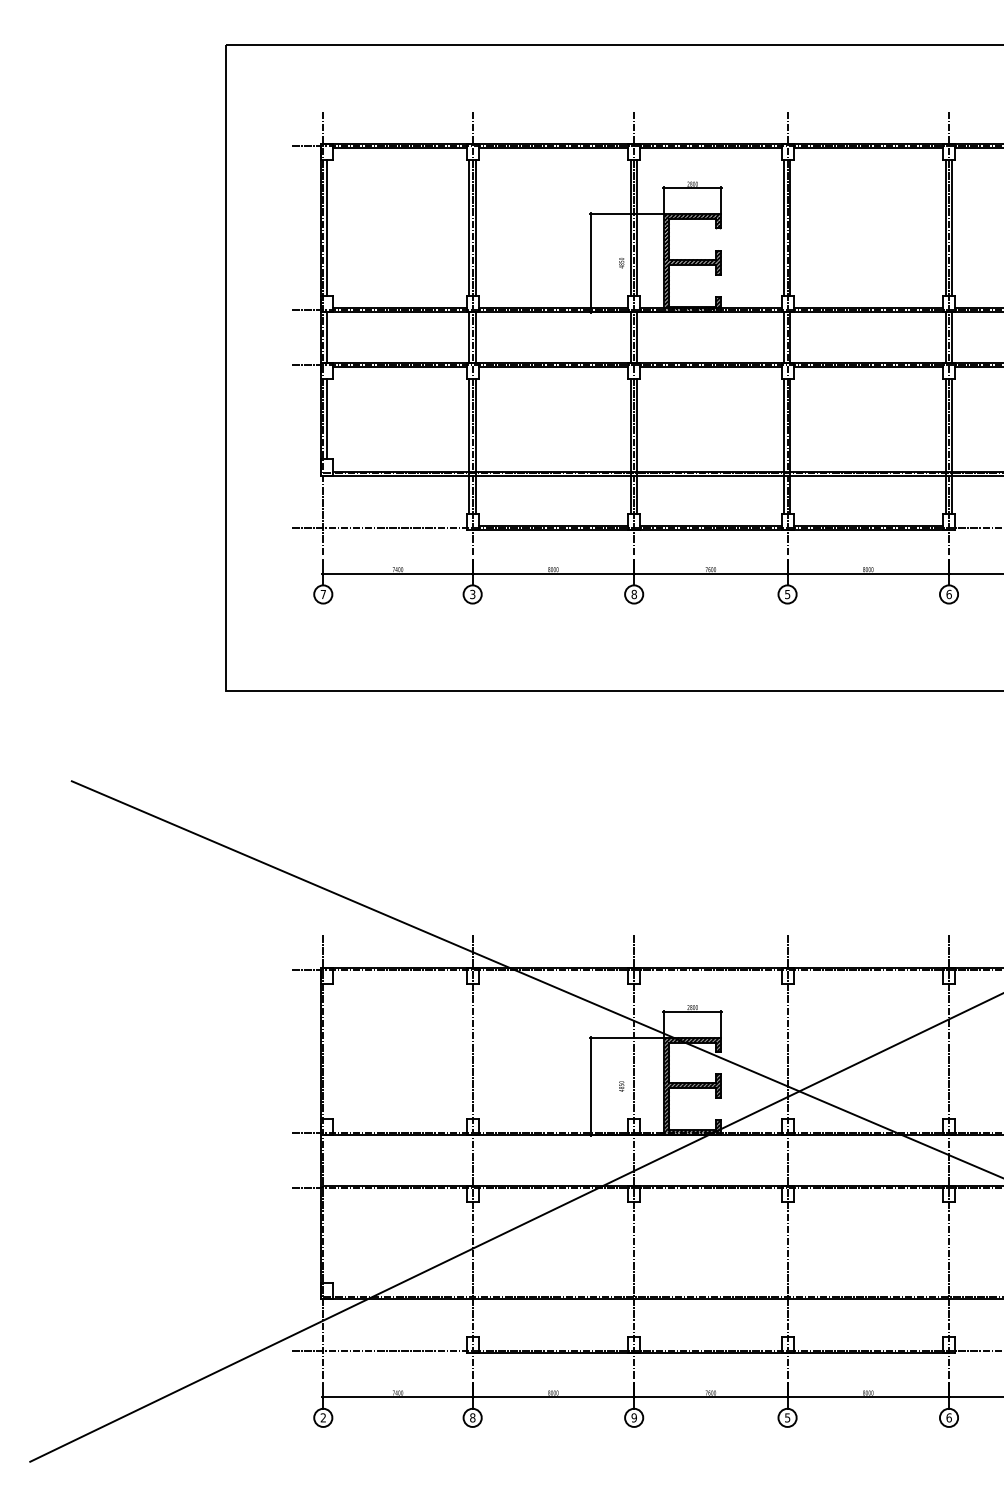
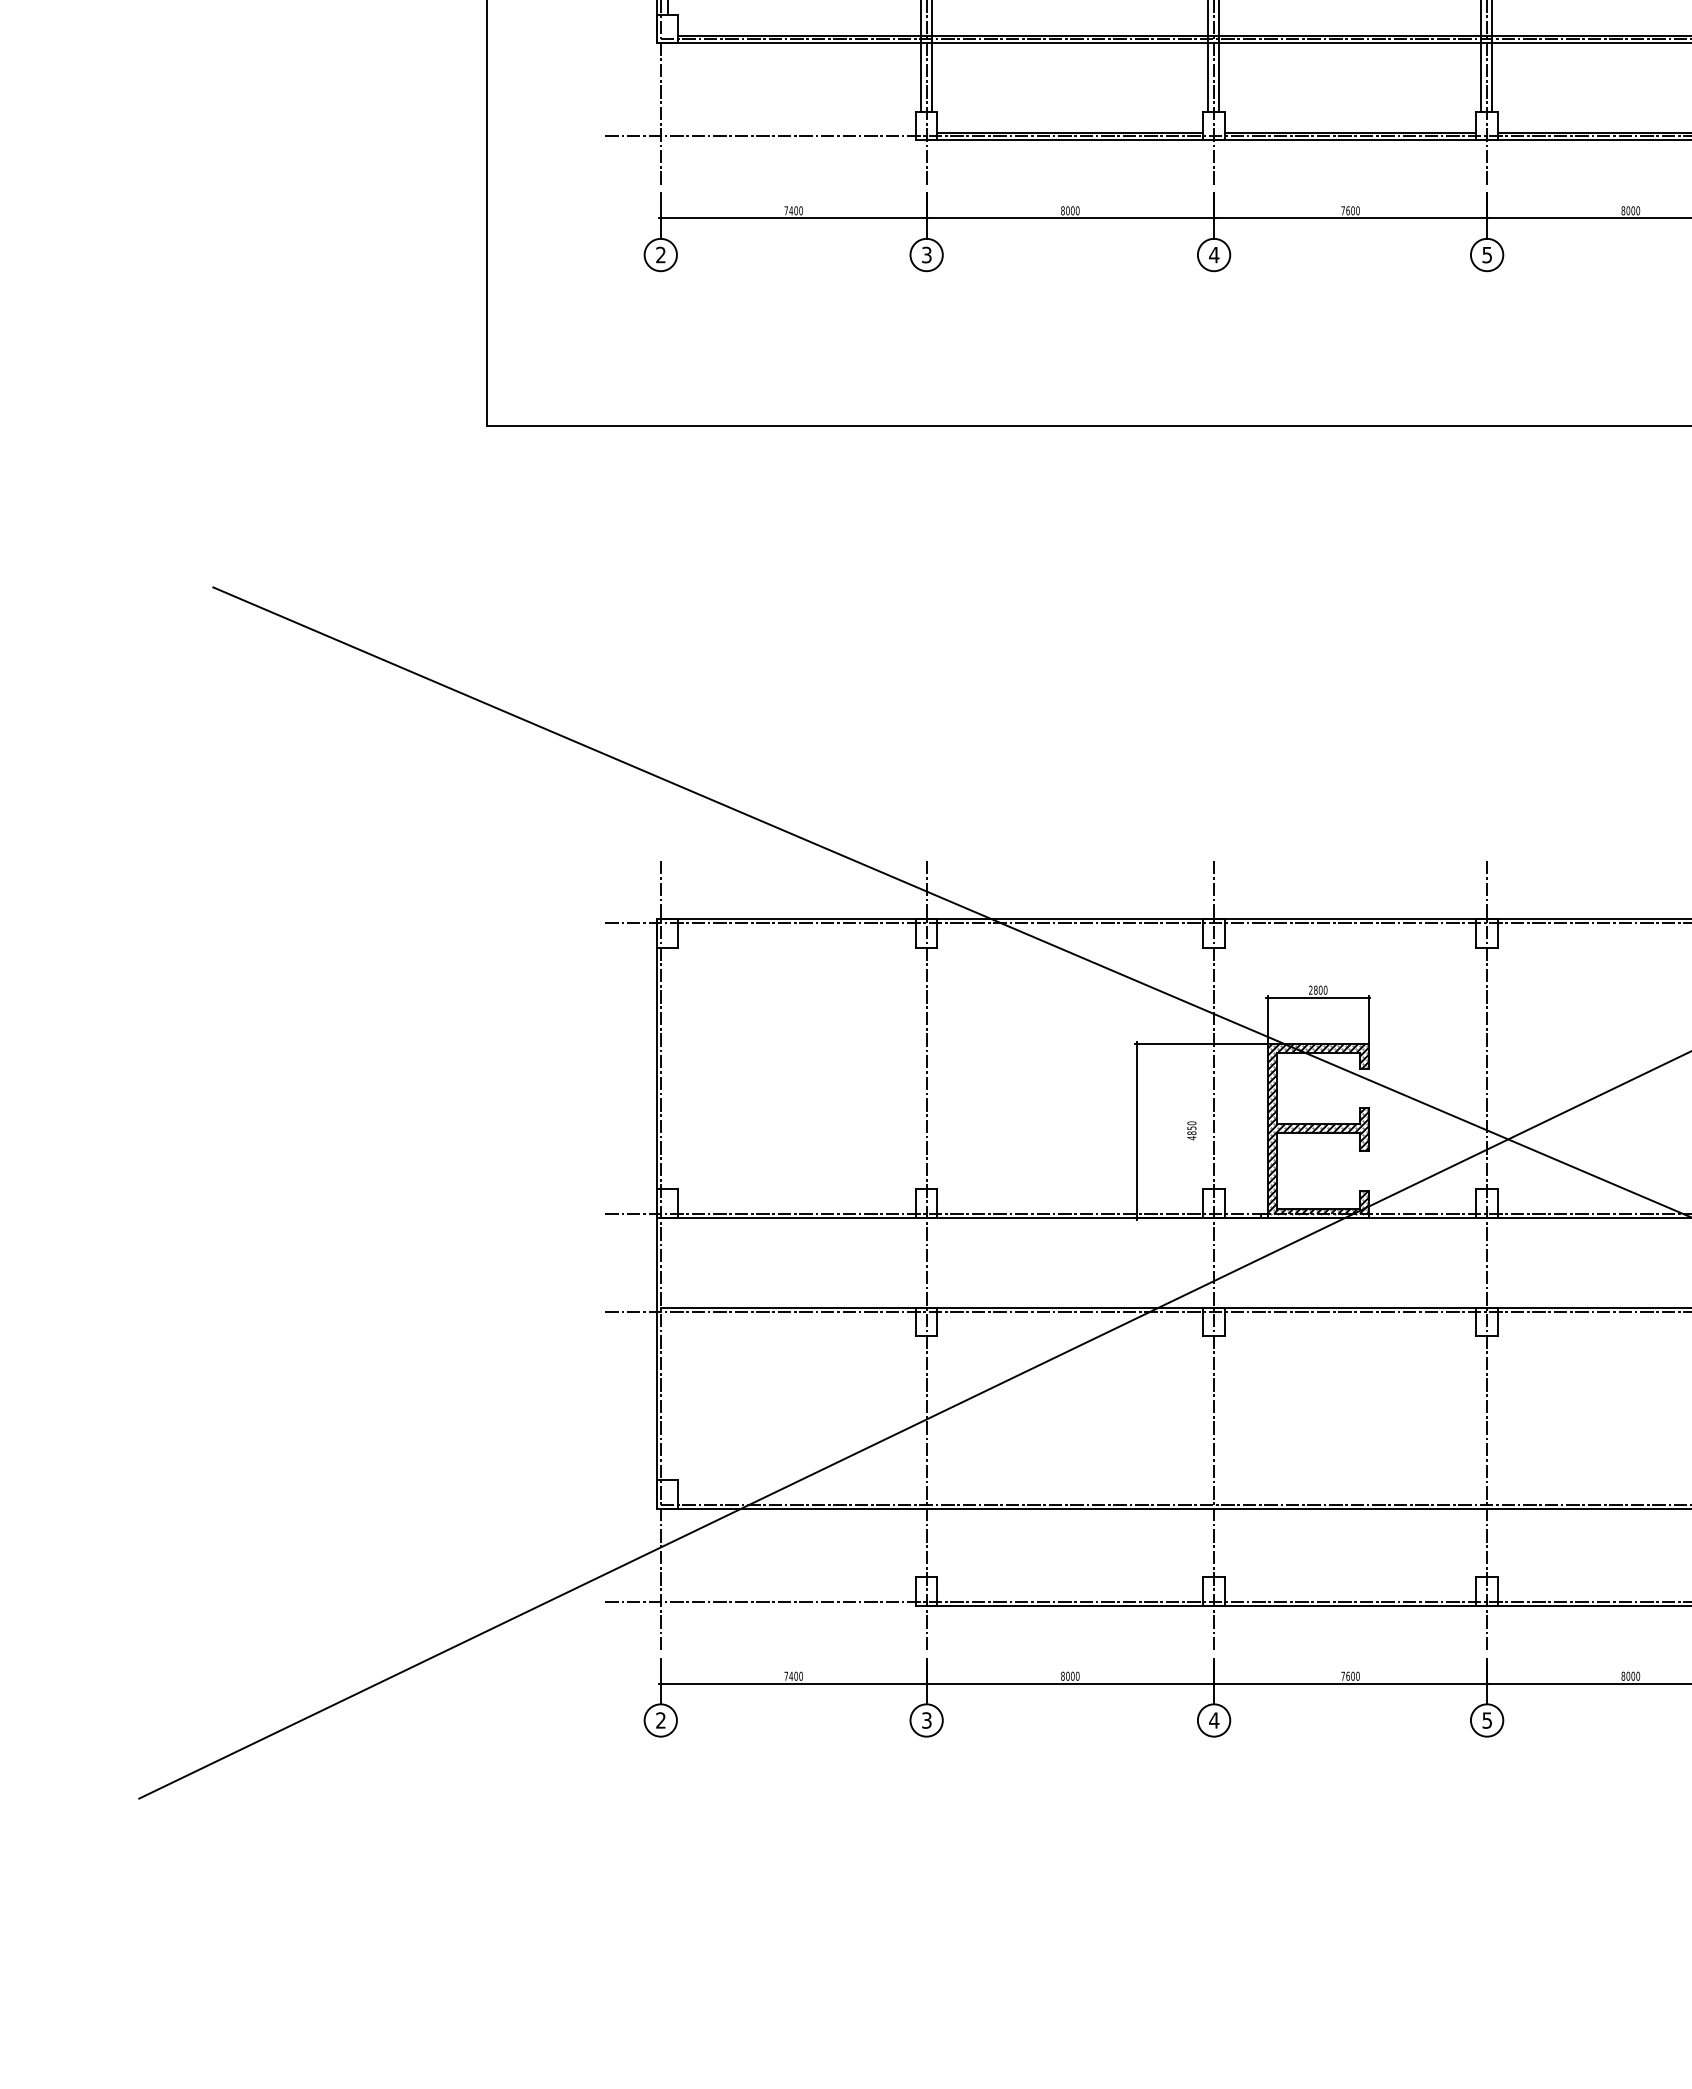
text: (322, 593) -> (659, 253), 7 -> 2
text: (634, 594) -> (1214, 255), 8 -> 4
text: (472, 1417) -> (926, 1719), 8 -> 3
text: (634, 1417) -> (1214, 1719), 9 -> 4

